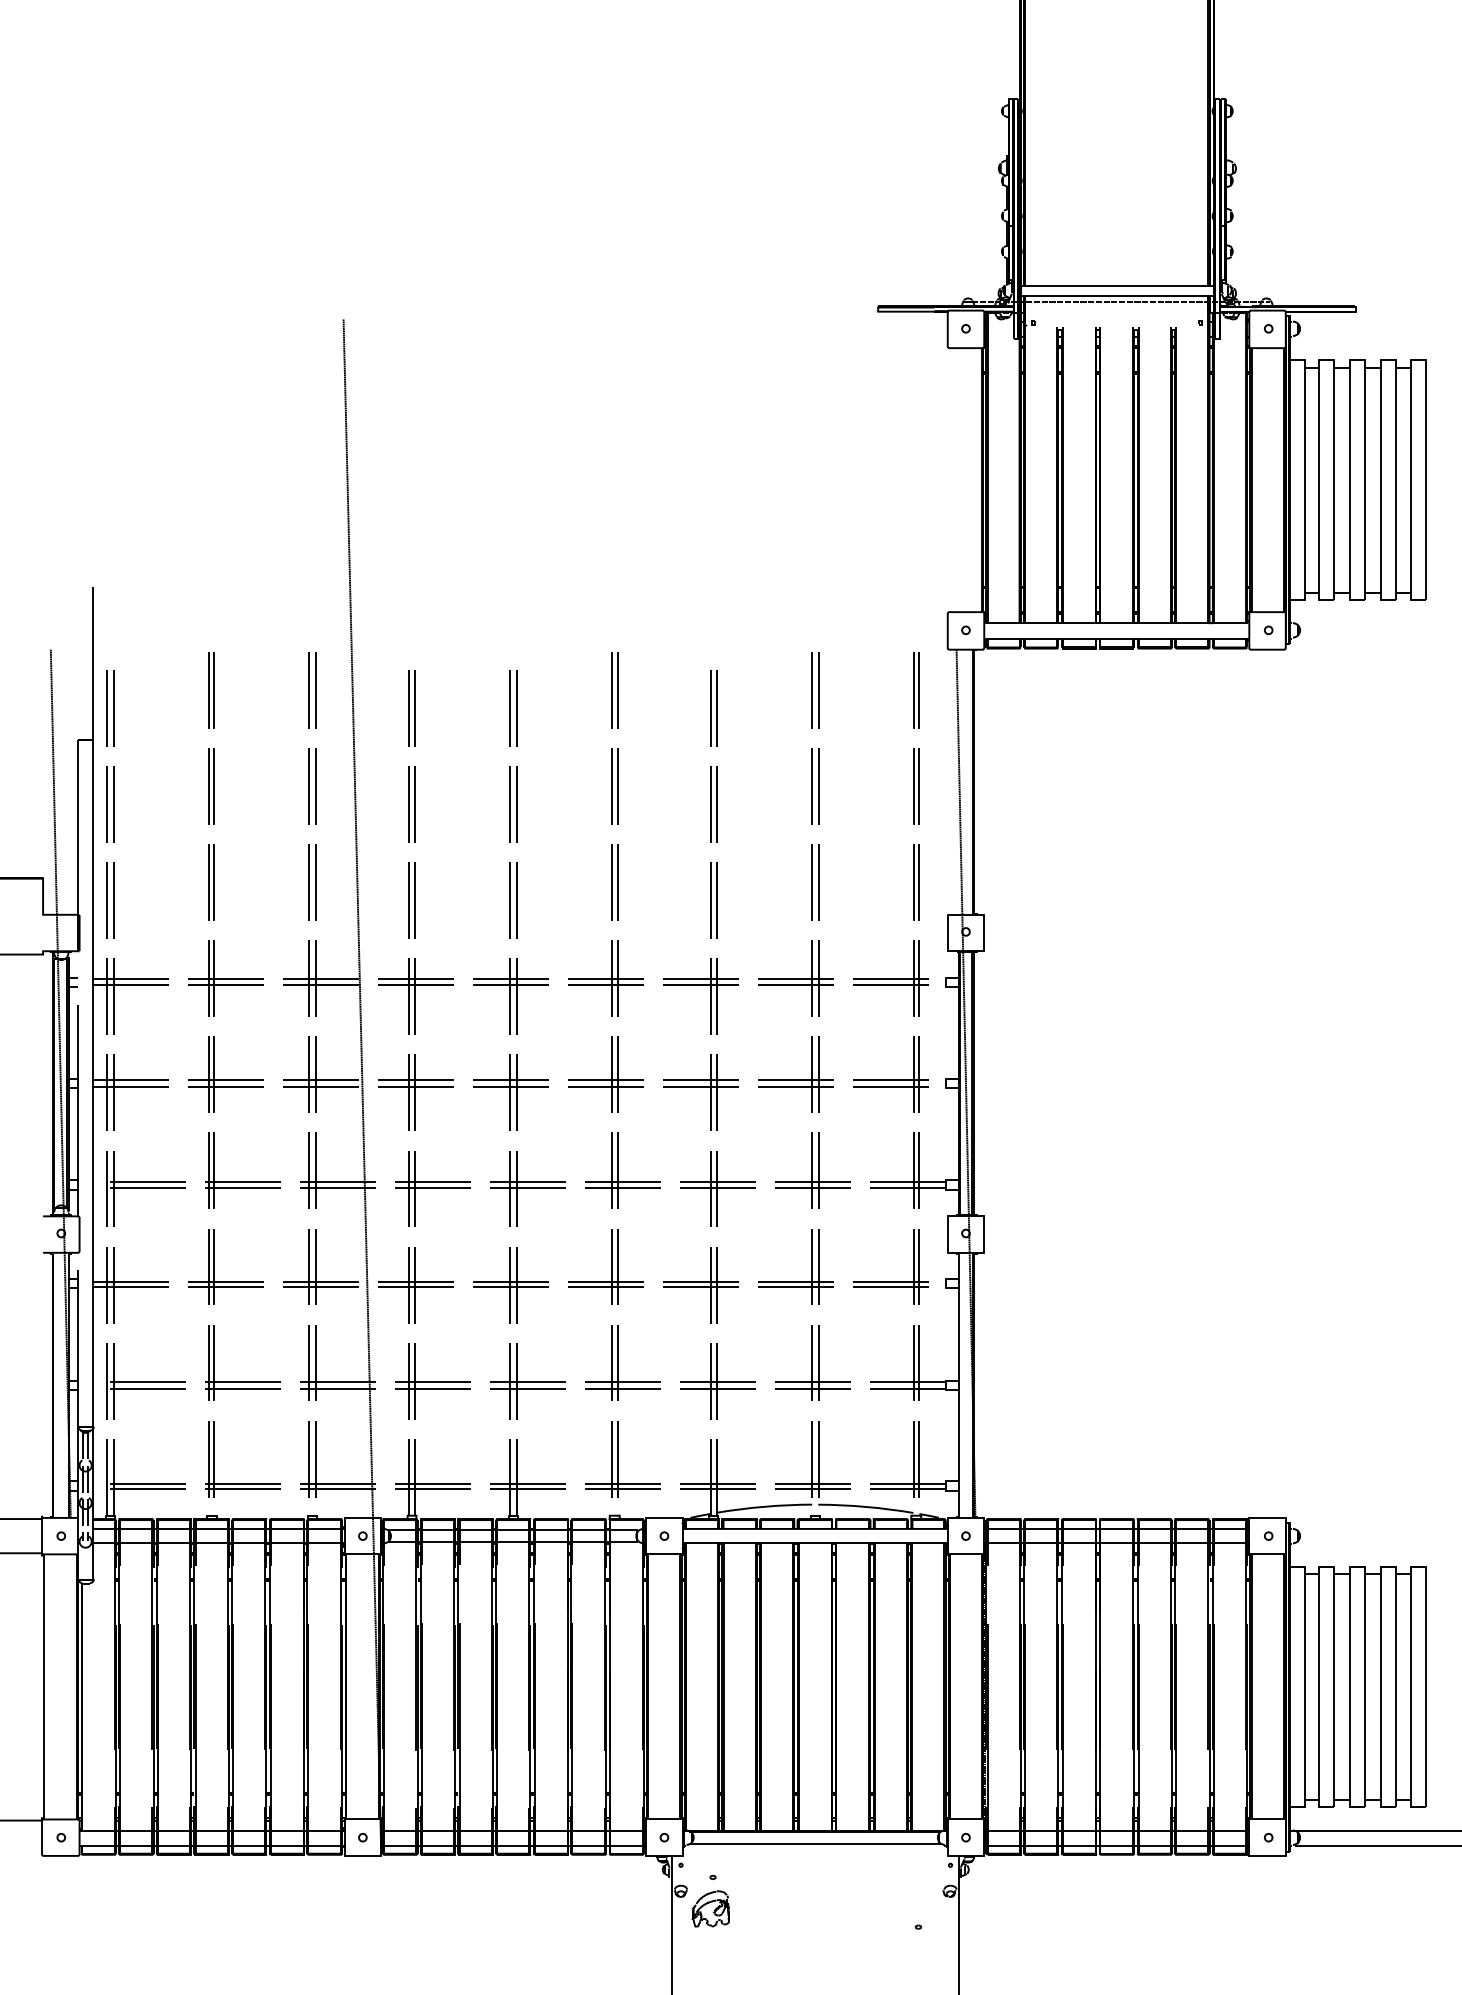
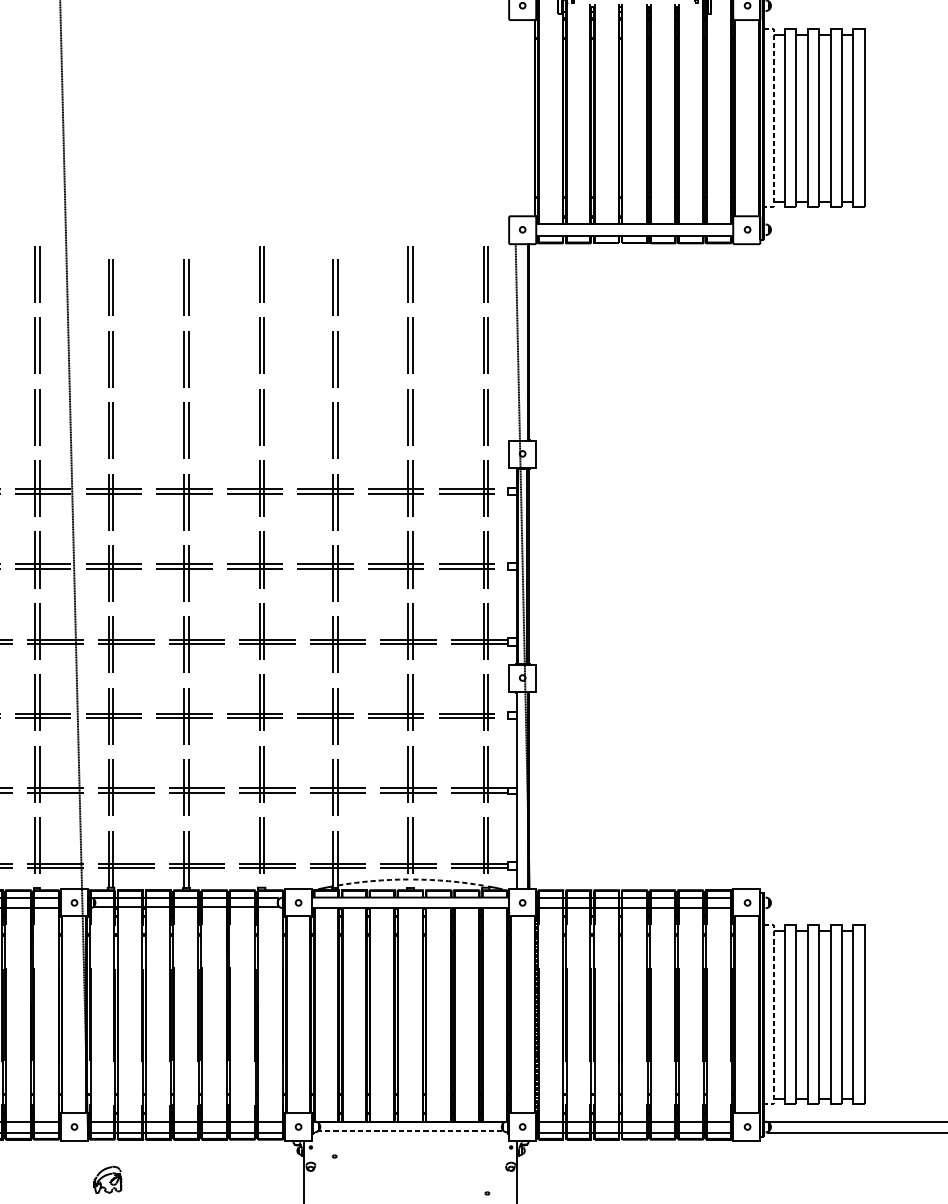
line: (1304, 480) -> (774, 118), solid -> dashed
arc: (764, 1506) -> (372, 880), solid -> dashed
arc: (866, 1506) -> (448, 880), solid -> dashed
line: (1304, 1687) -> (774, 1015), solid -> dashed
line: (815, 1843) -> (410, 1131), solid -> dashed
part: (710, 1908) -> (107, 1179), moved

